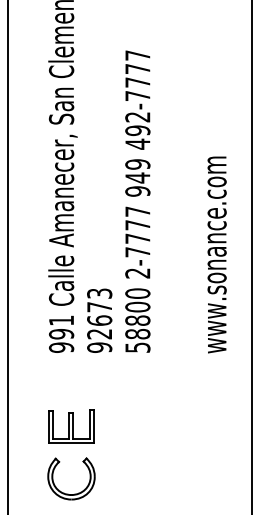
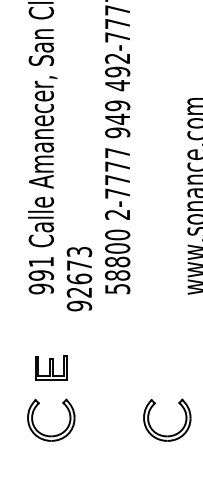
text: (99, 320) -> (79, 278), moved
part: (71, 426) -> (51, 367), size x0.7
part: (184, 493) -> (164, 434), added

